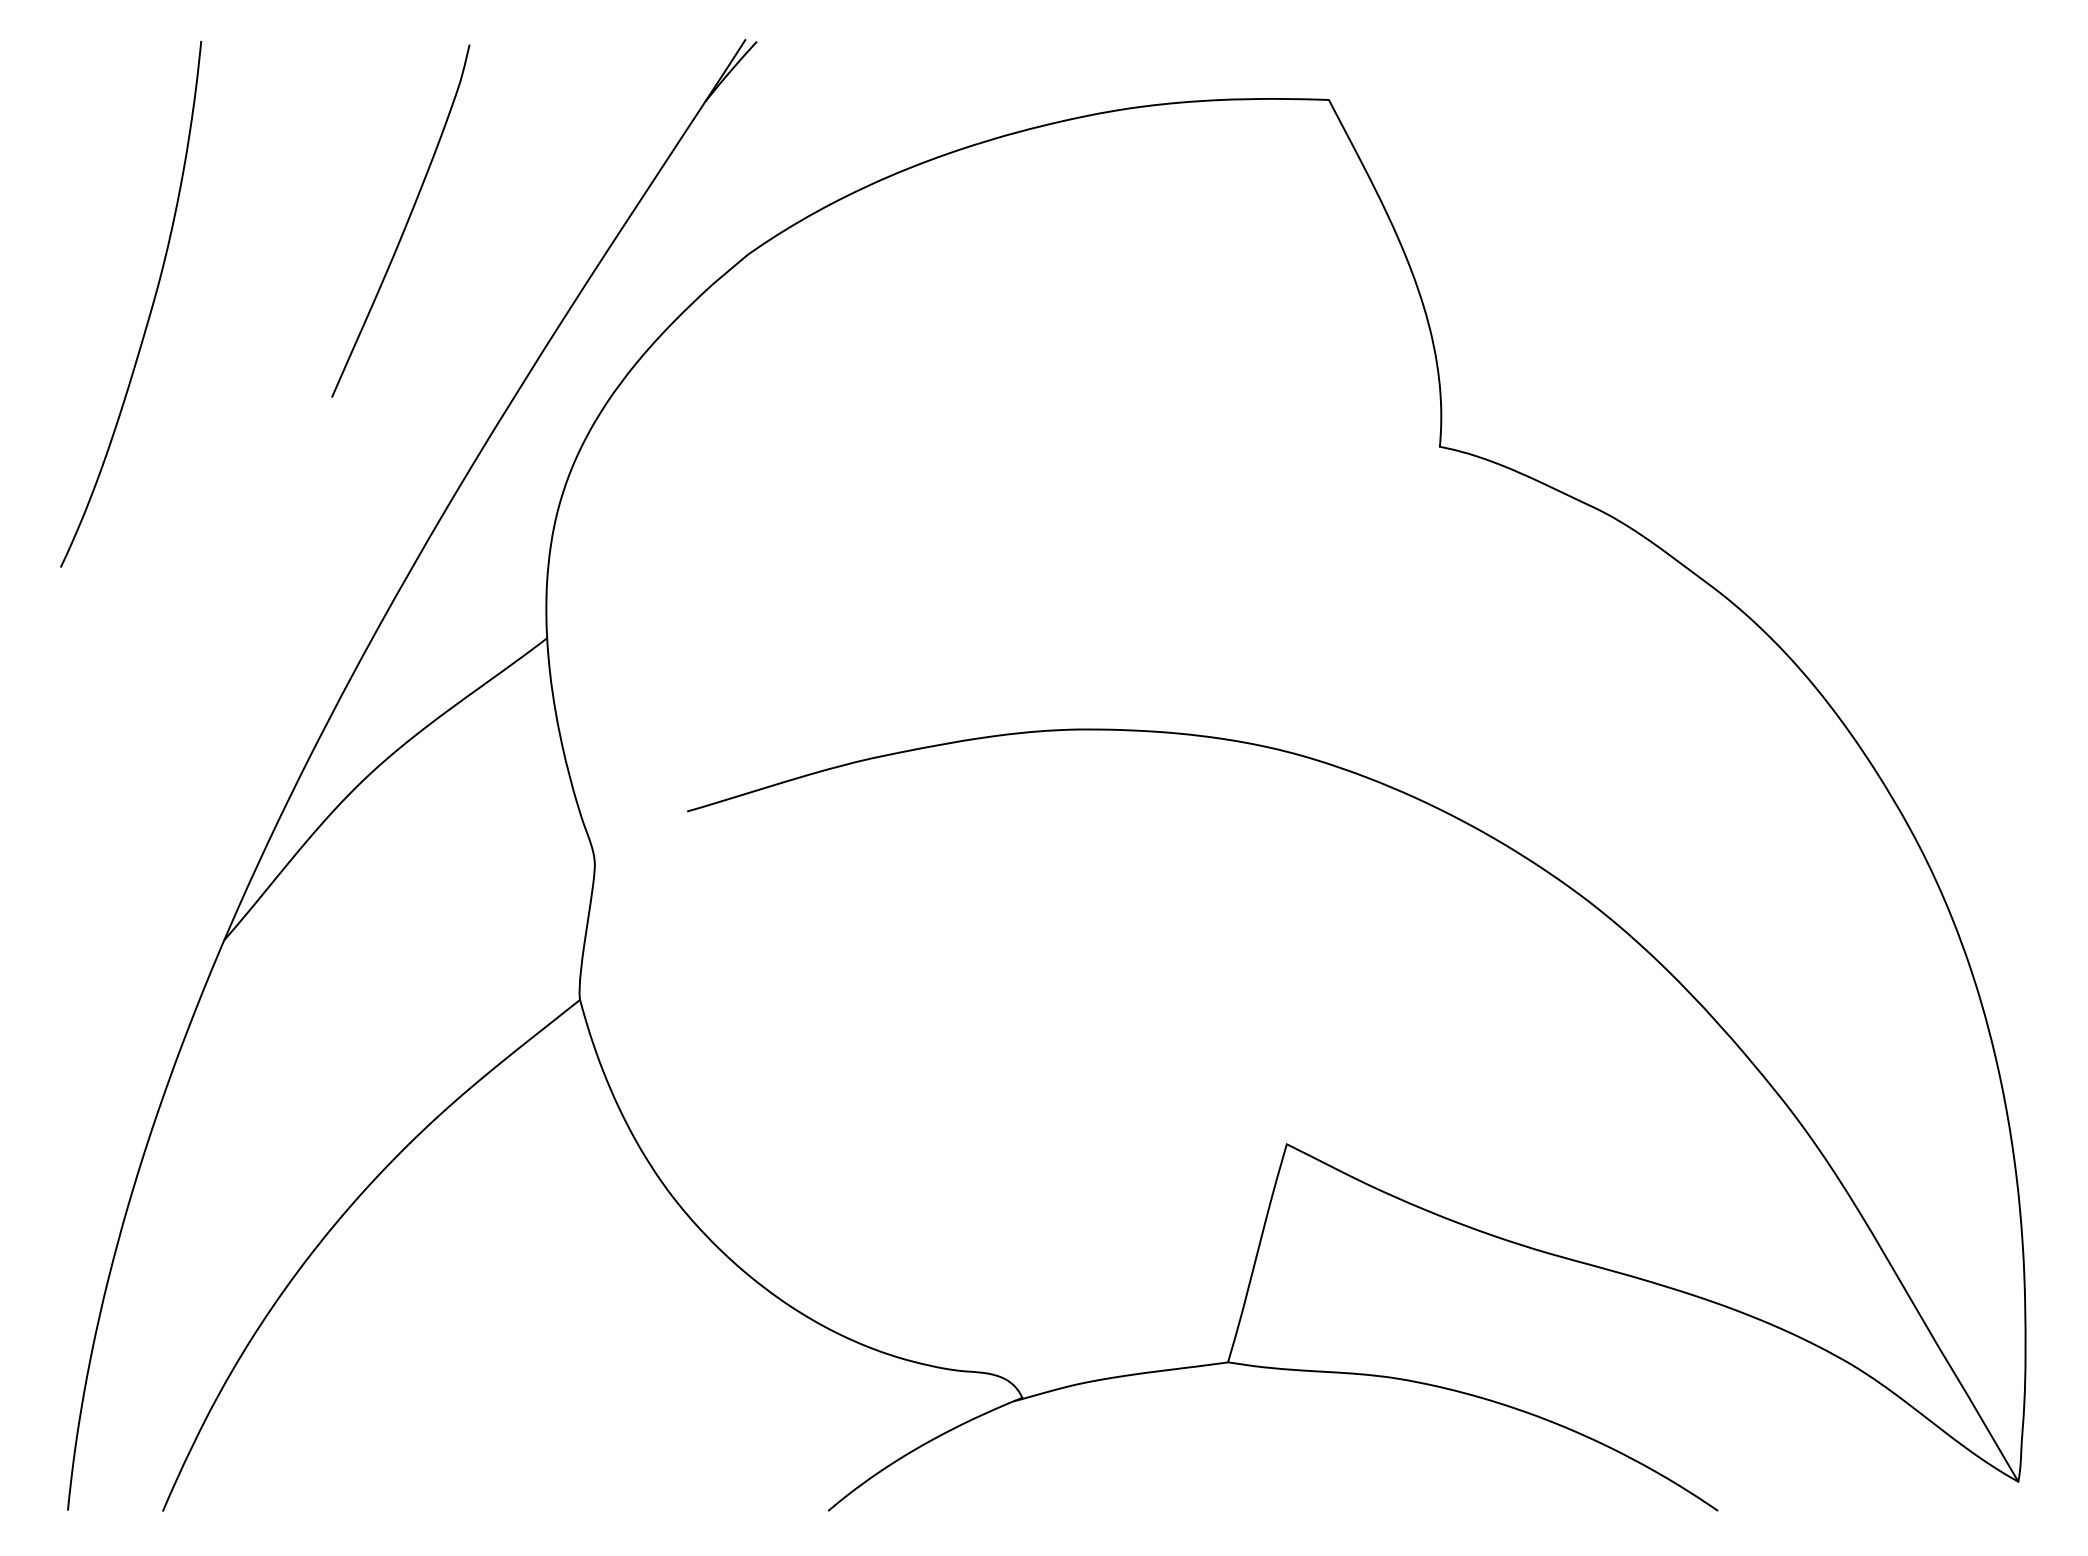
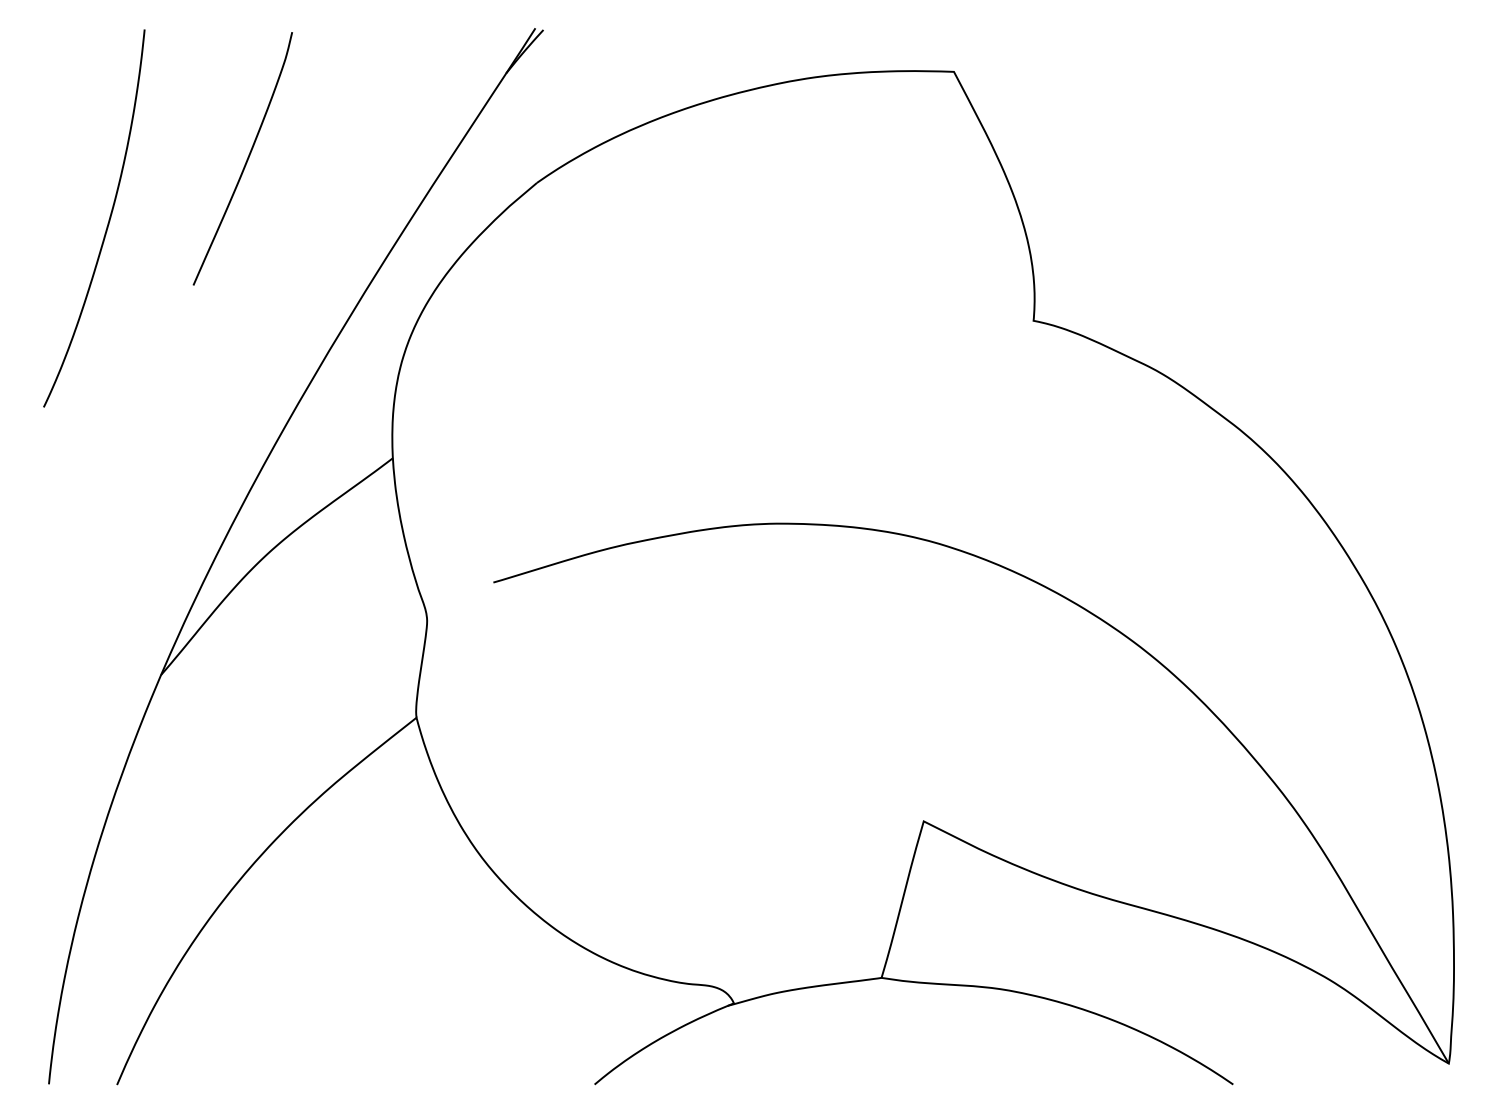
curve: (405, 222) -> (246, 159), moved

